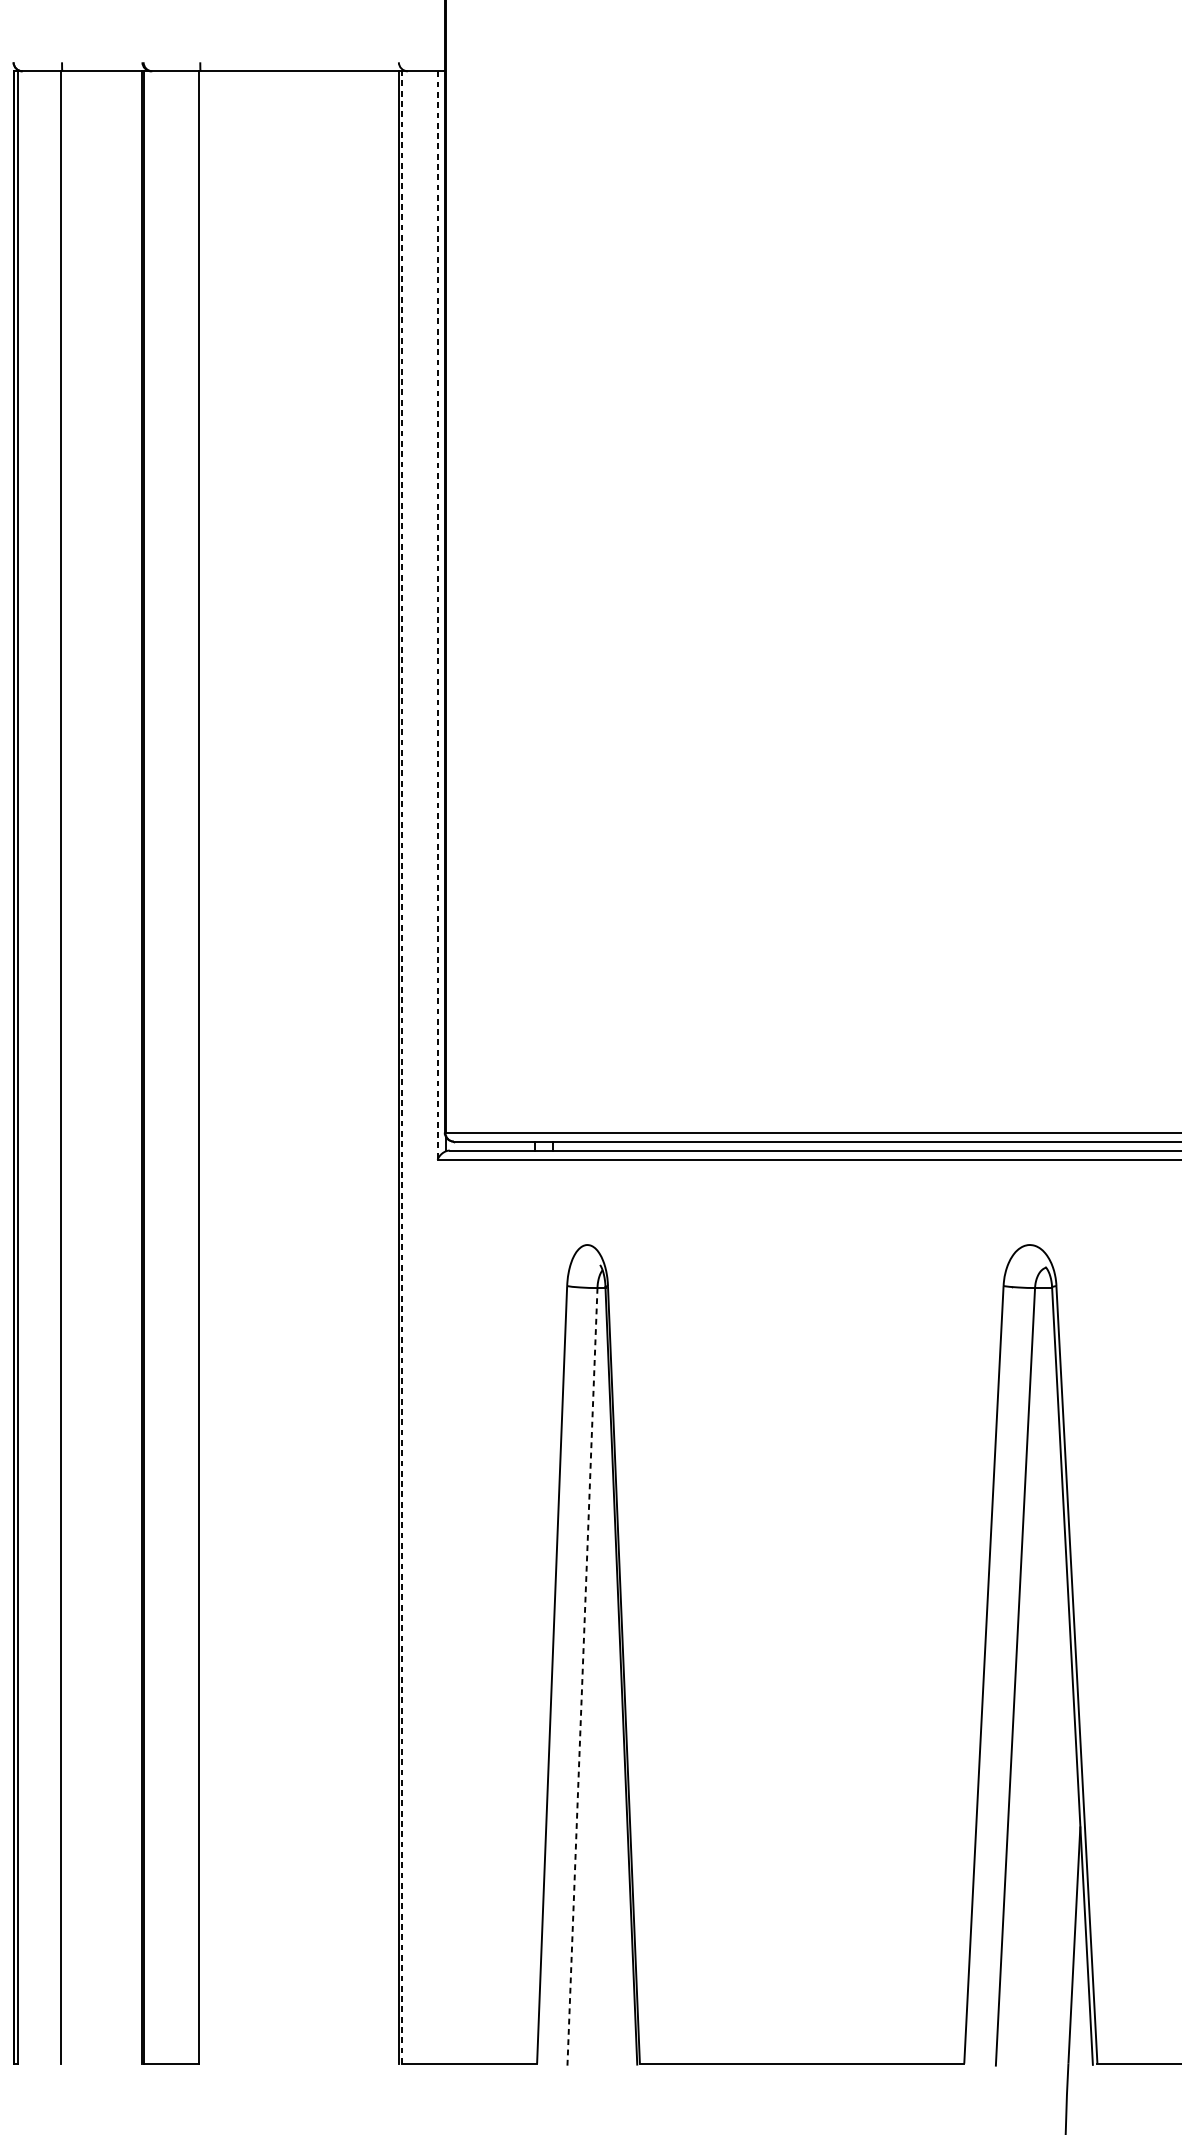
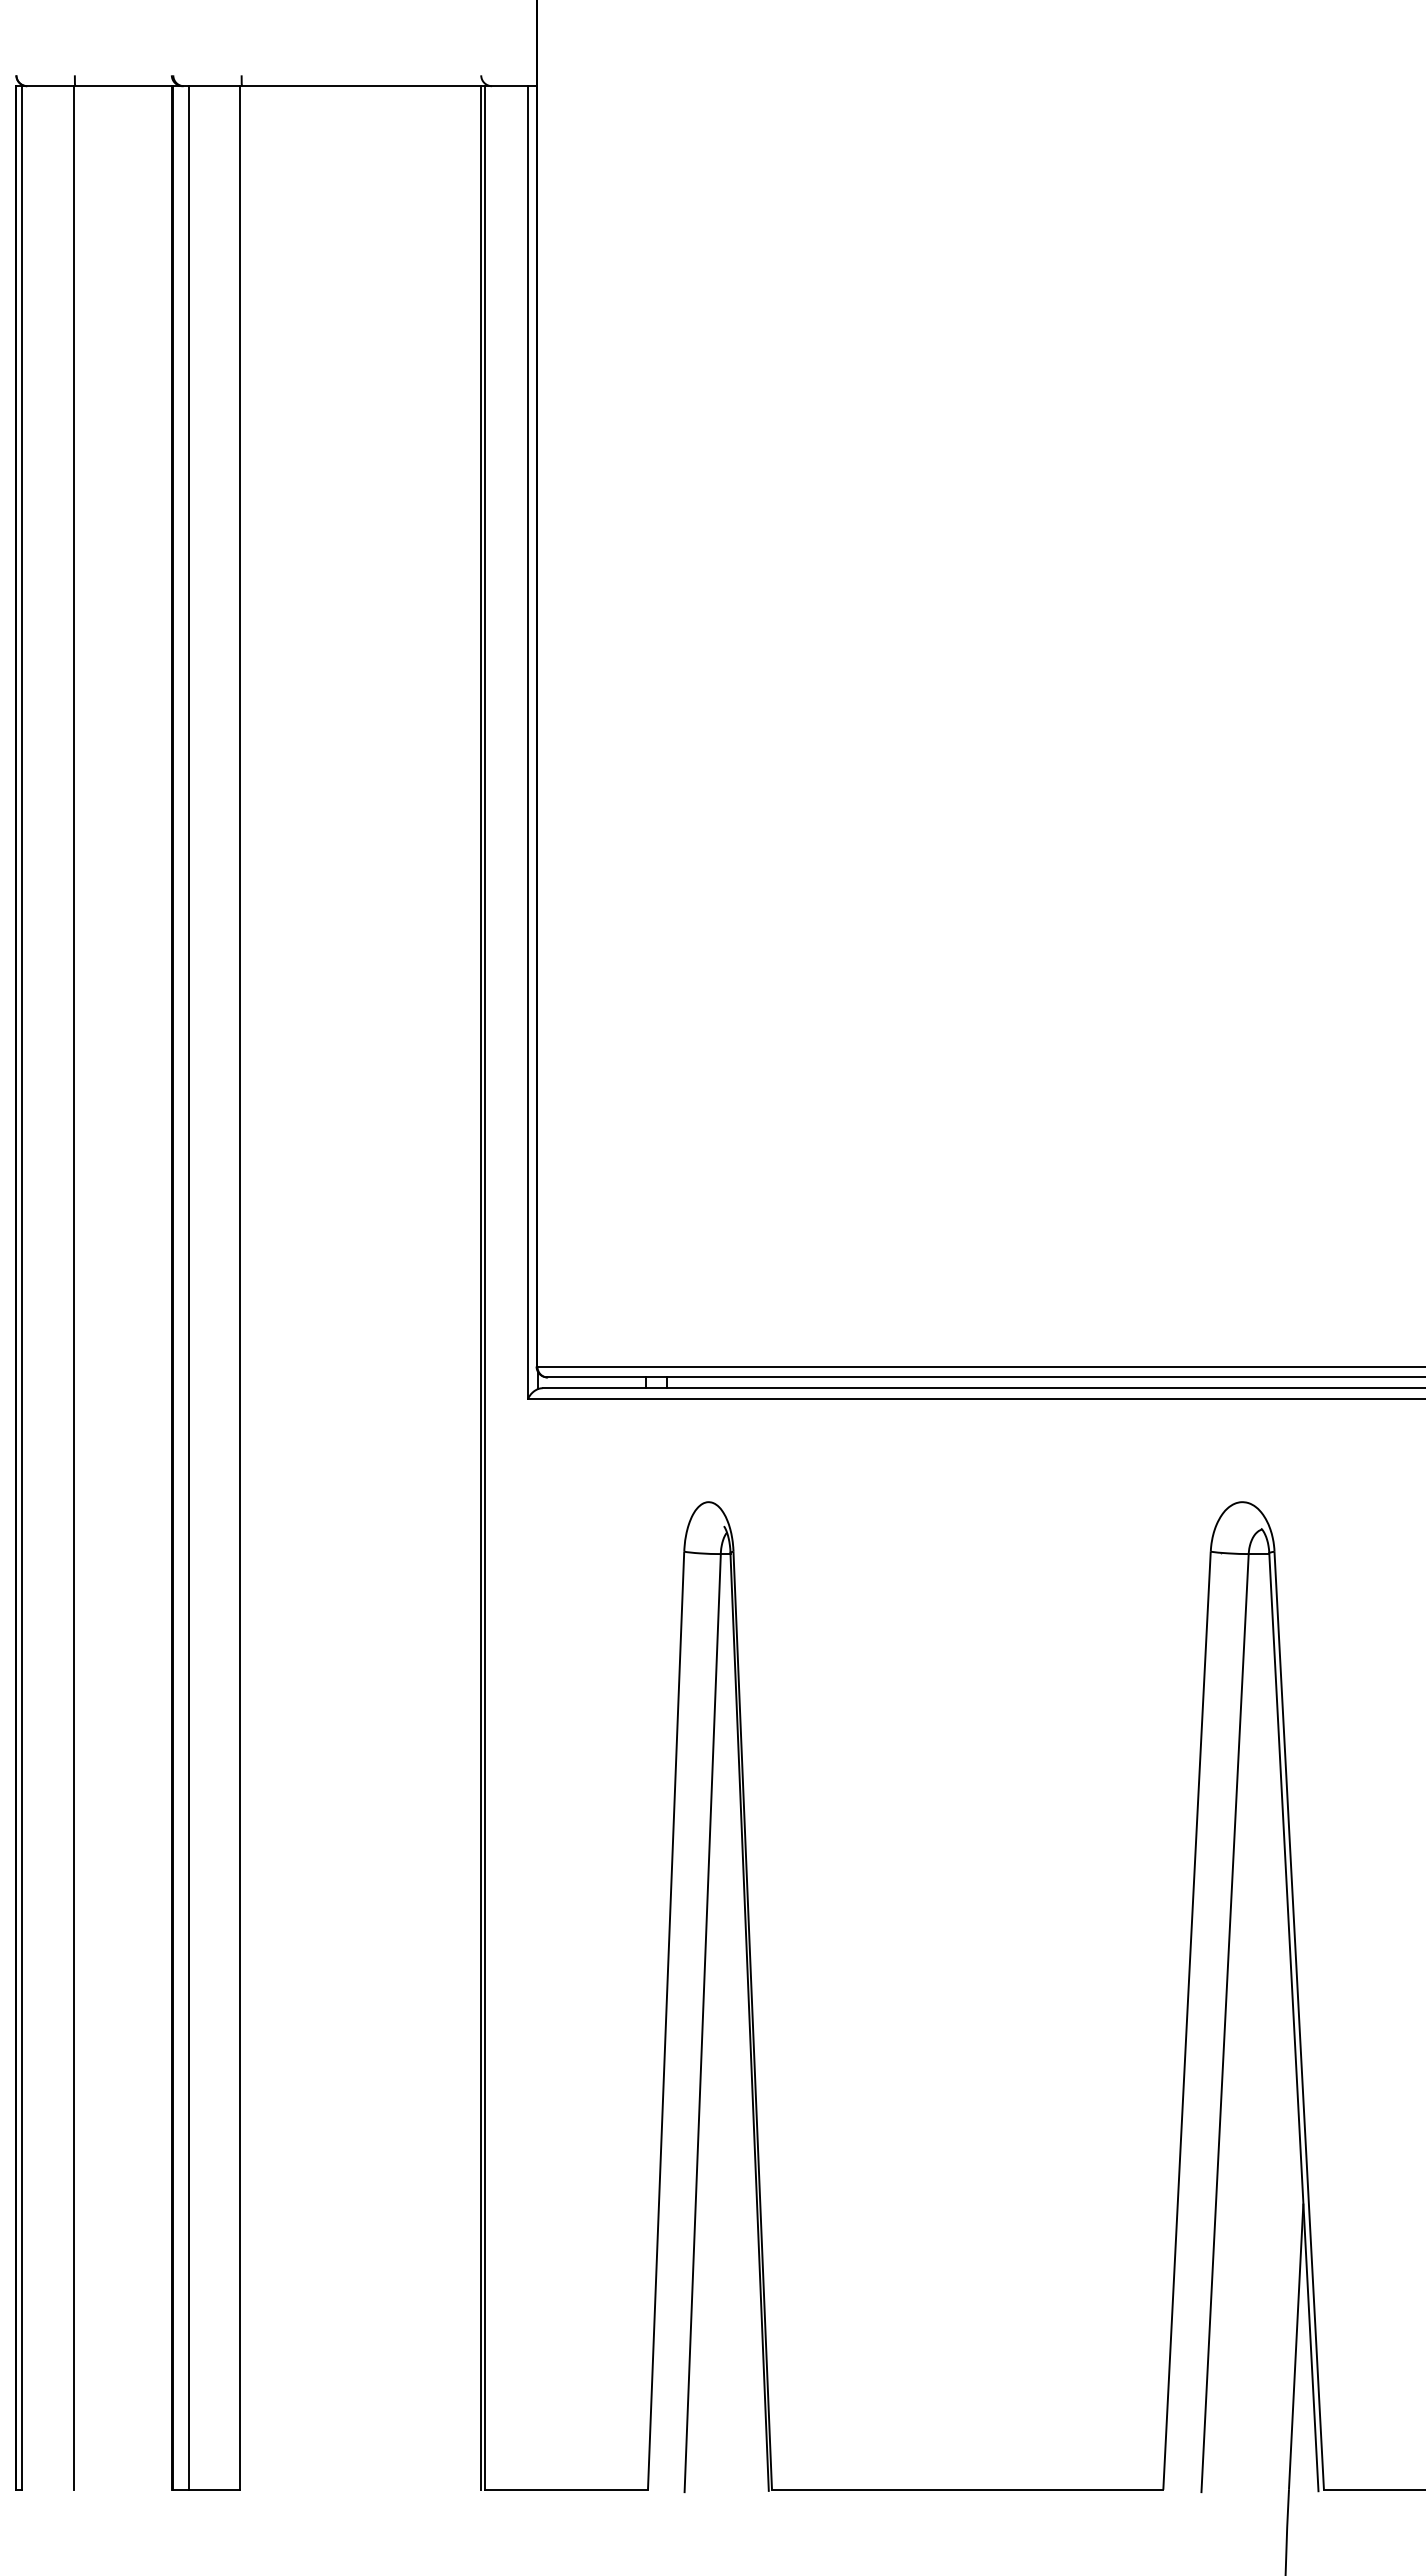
line: (438, 616) -> (528, 743), dashed -> solid
line: (157, 1067) -> (189, 1287), added
line: (402, 1067) -> (485, 1288), dashed -> solid
line: (582, 1676) -> (702, 2022), dashed -> solid

